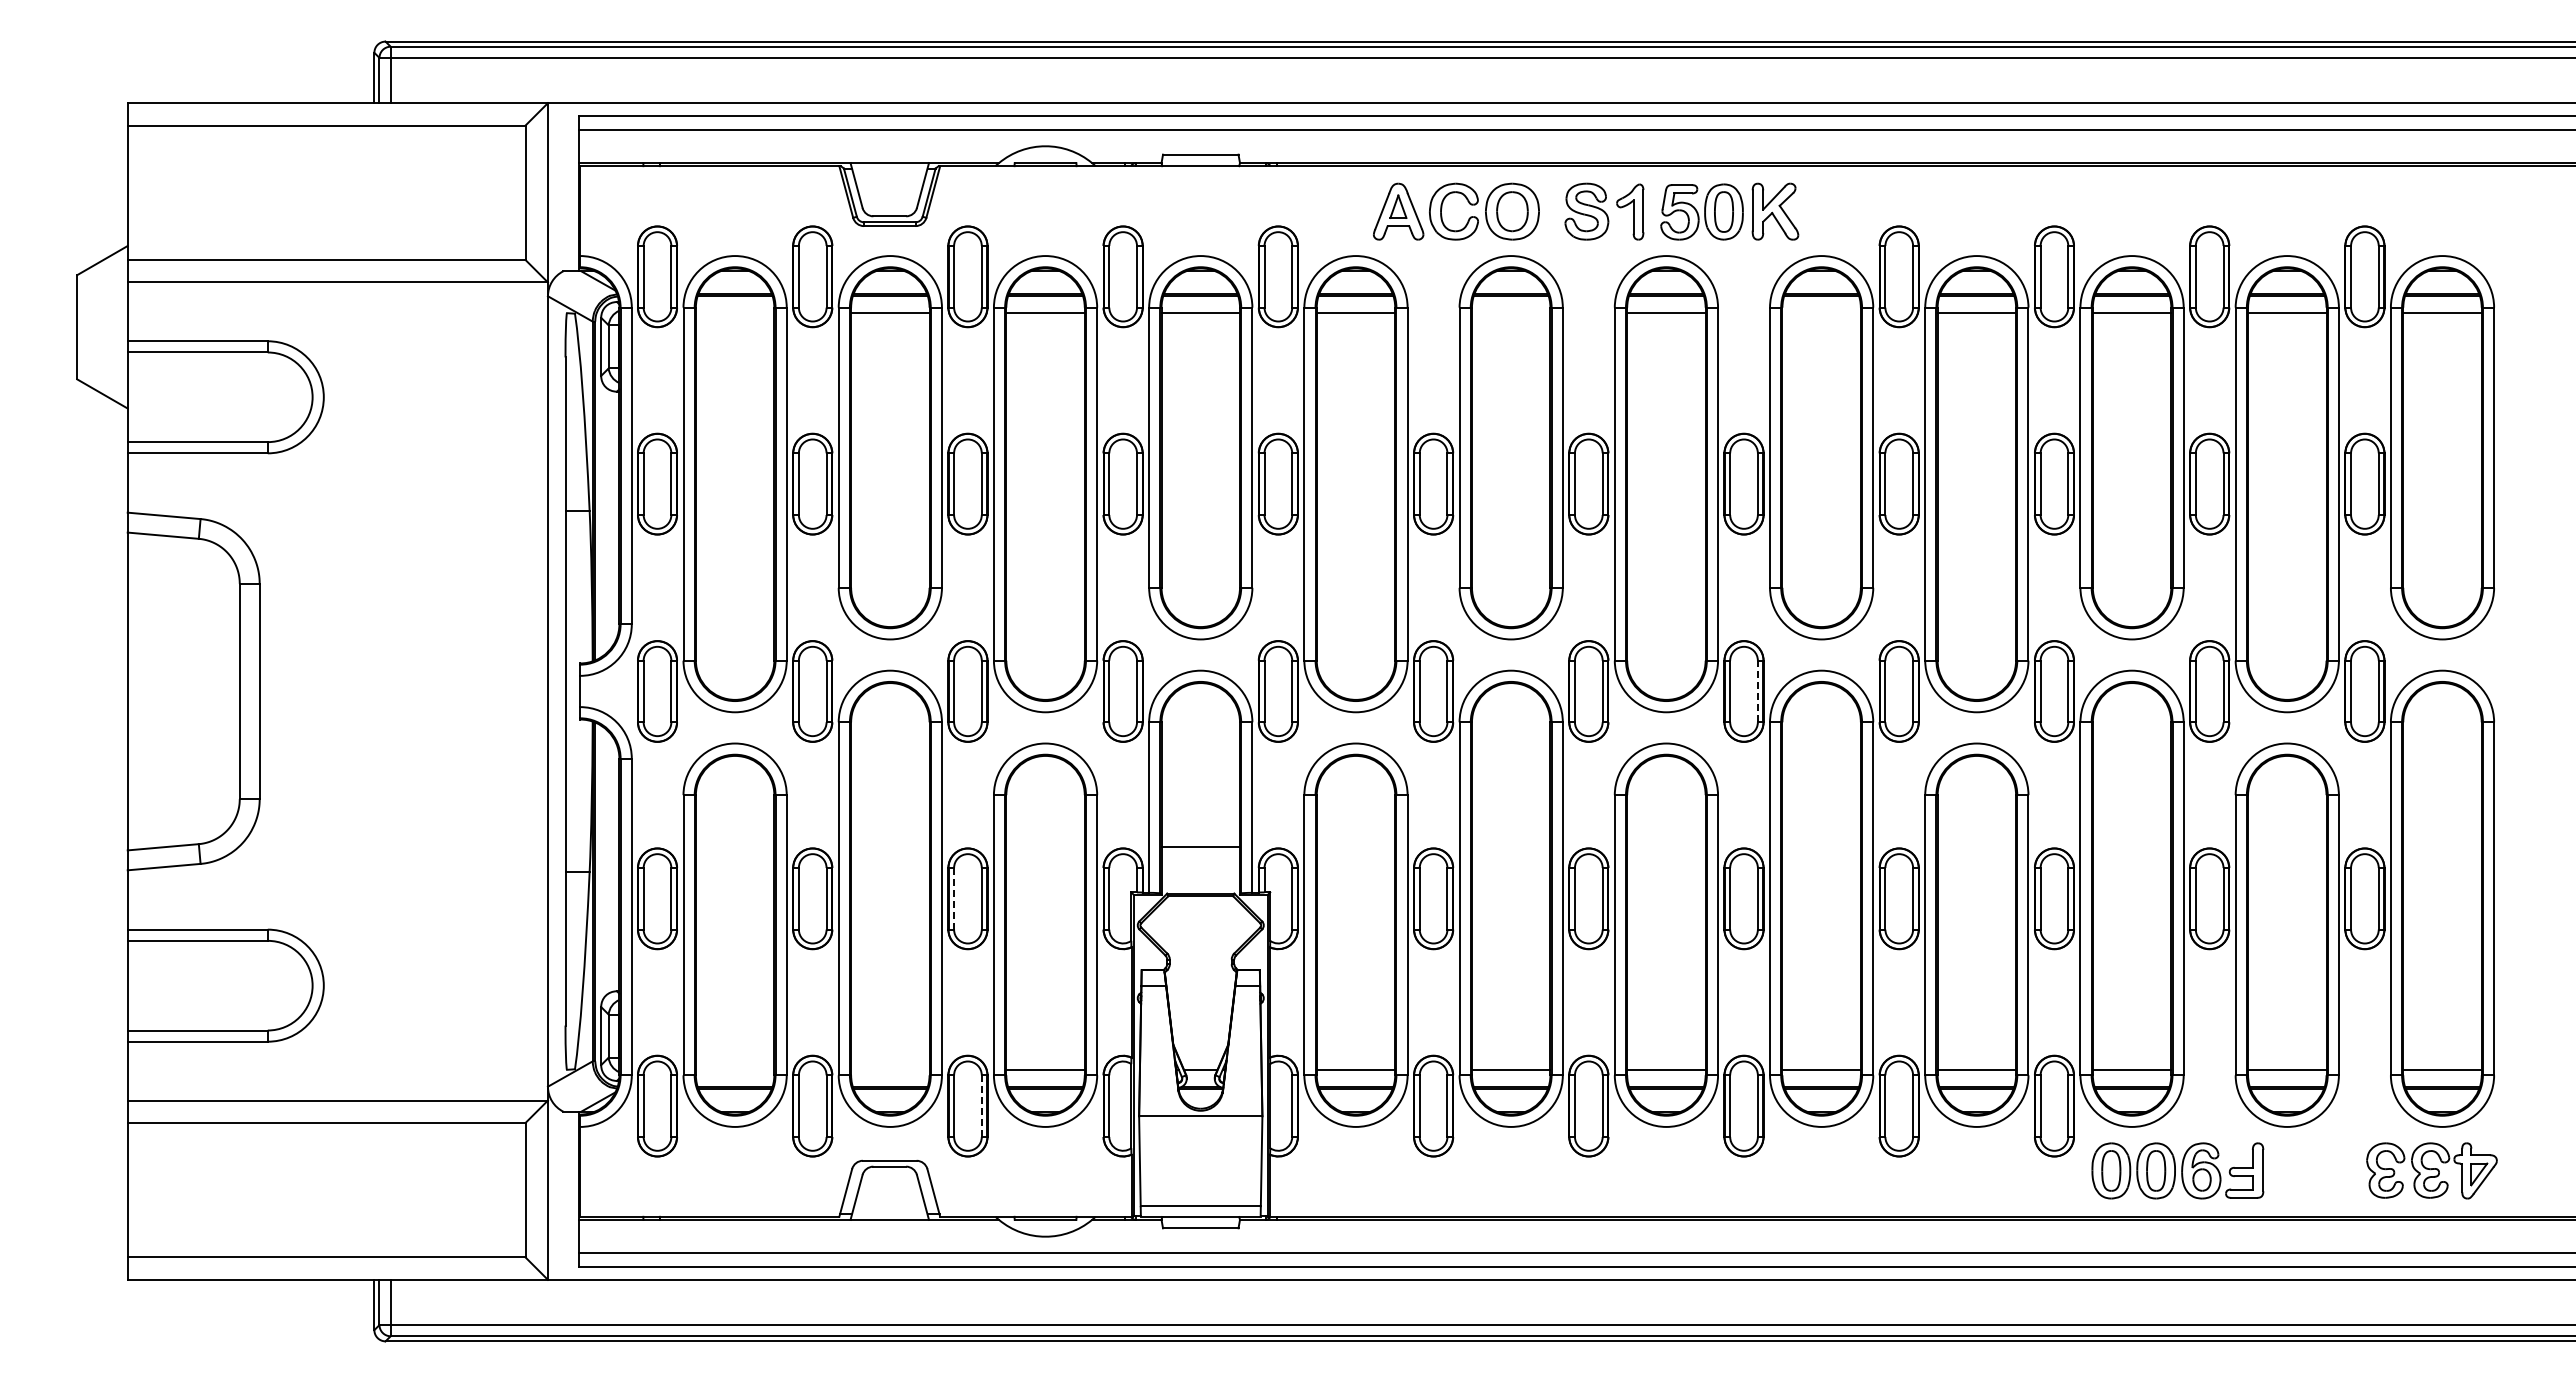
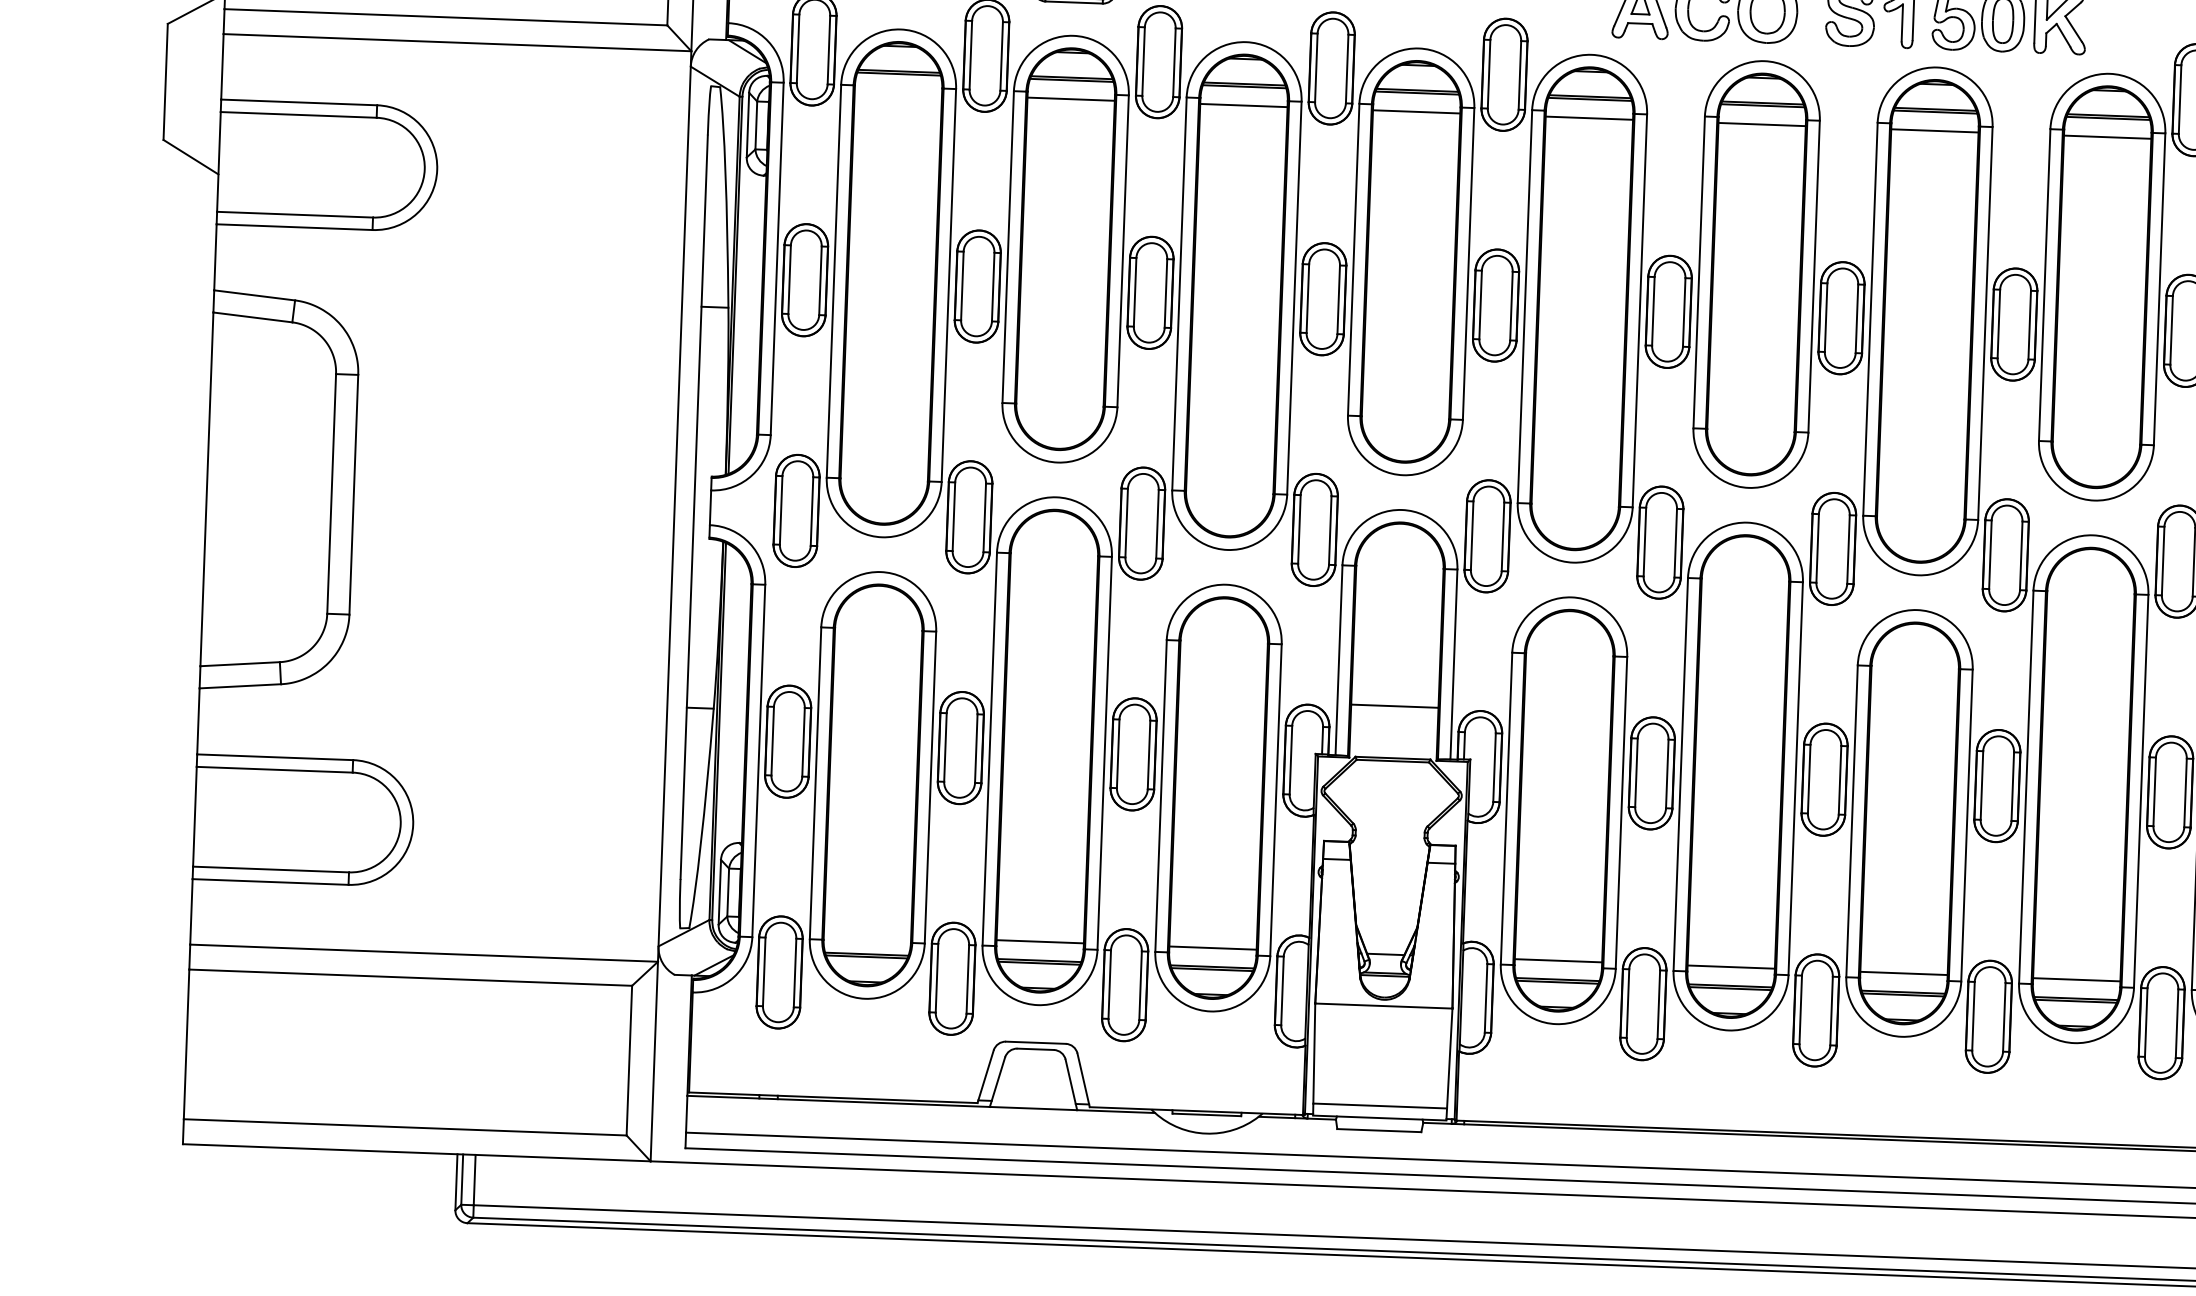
line: (1510, 312) -> (1761, 123), added
line: (1821, 312) -> (2107, 136), added
line: (1757, 691) -> (2020, 555), dashed -> solid
line: (954, 898) -> (1118, 753), dashed -> solid
line: (890, 1070) -> (1040, 942), added
line: (981, 1106) -> (1140, 986), dashed -> solid

